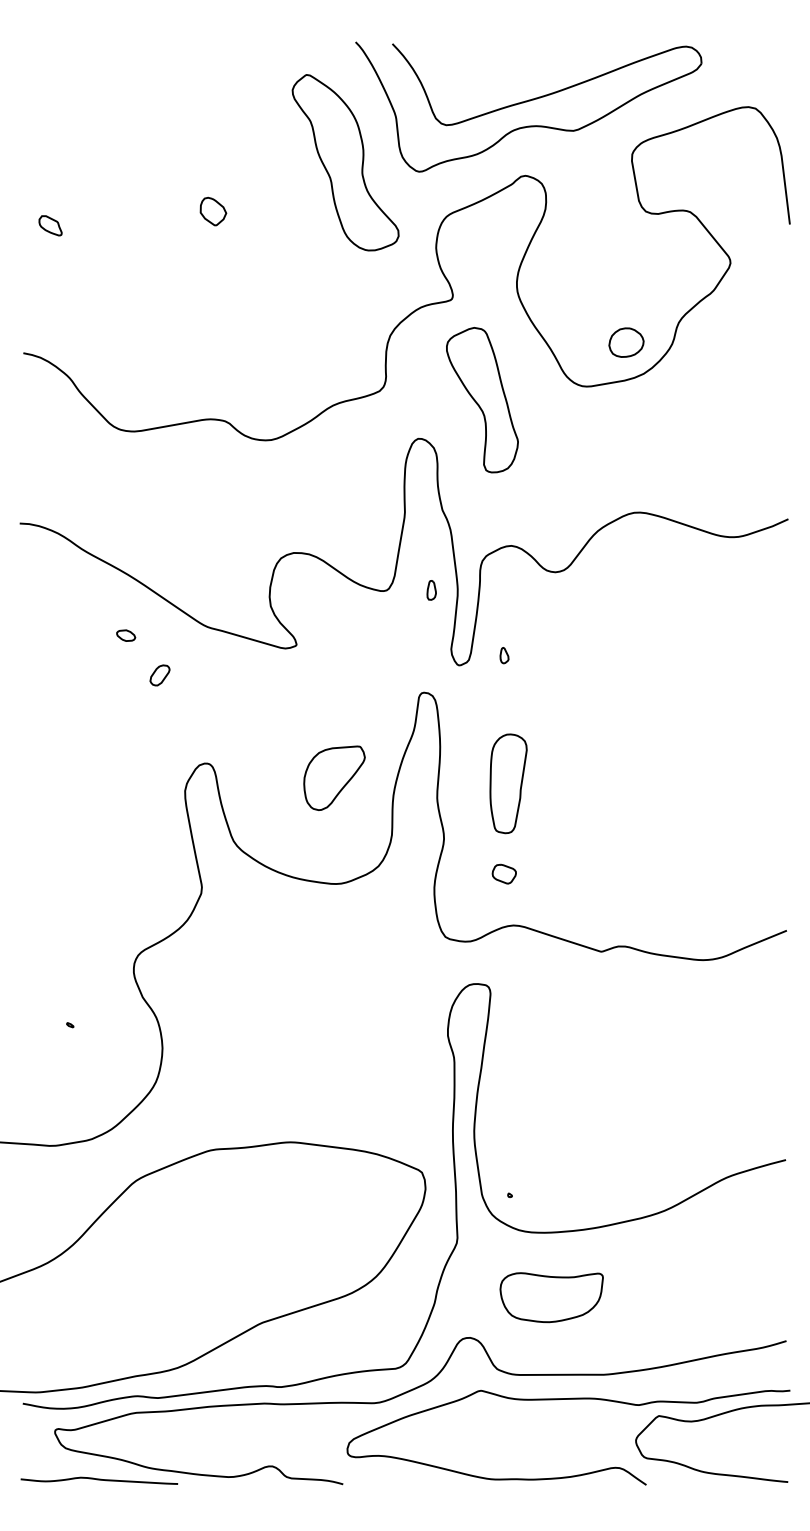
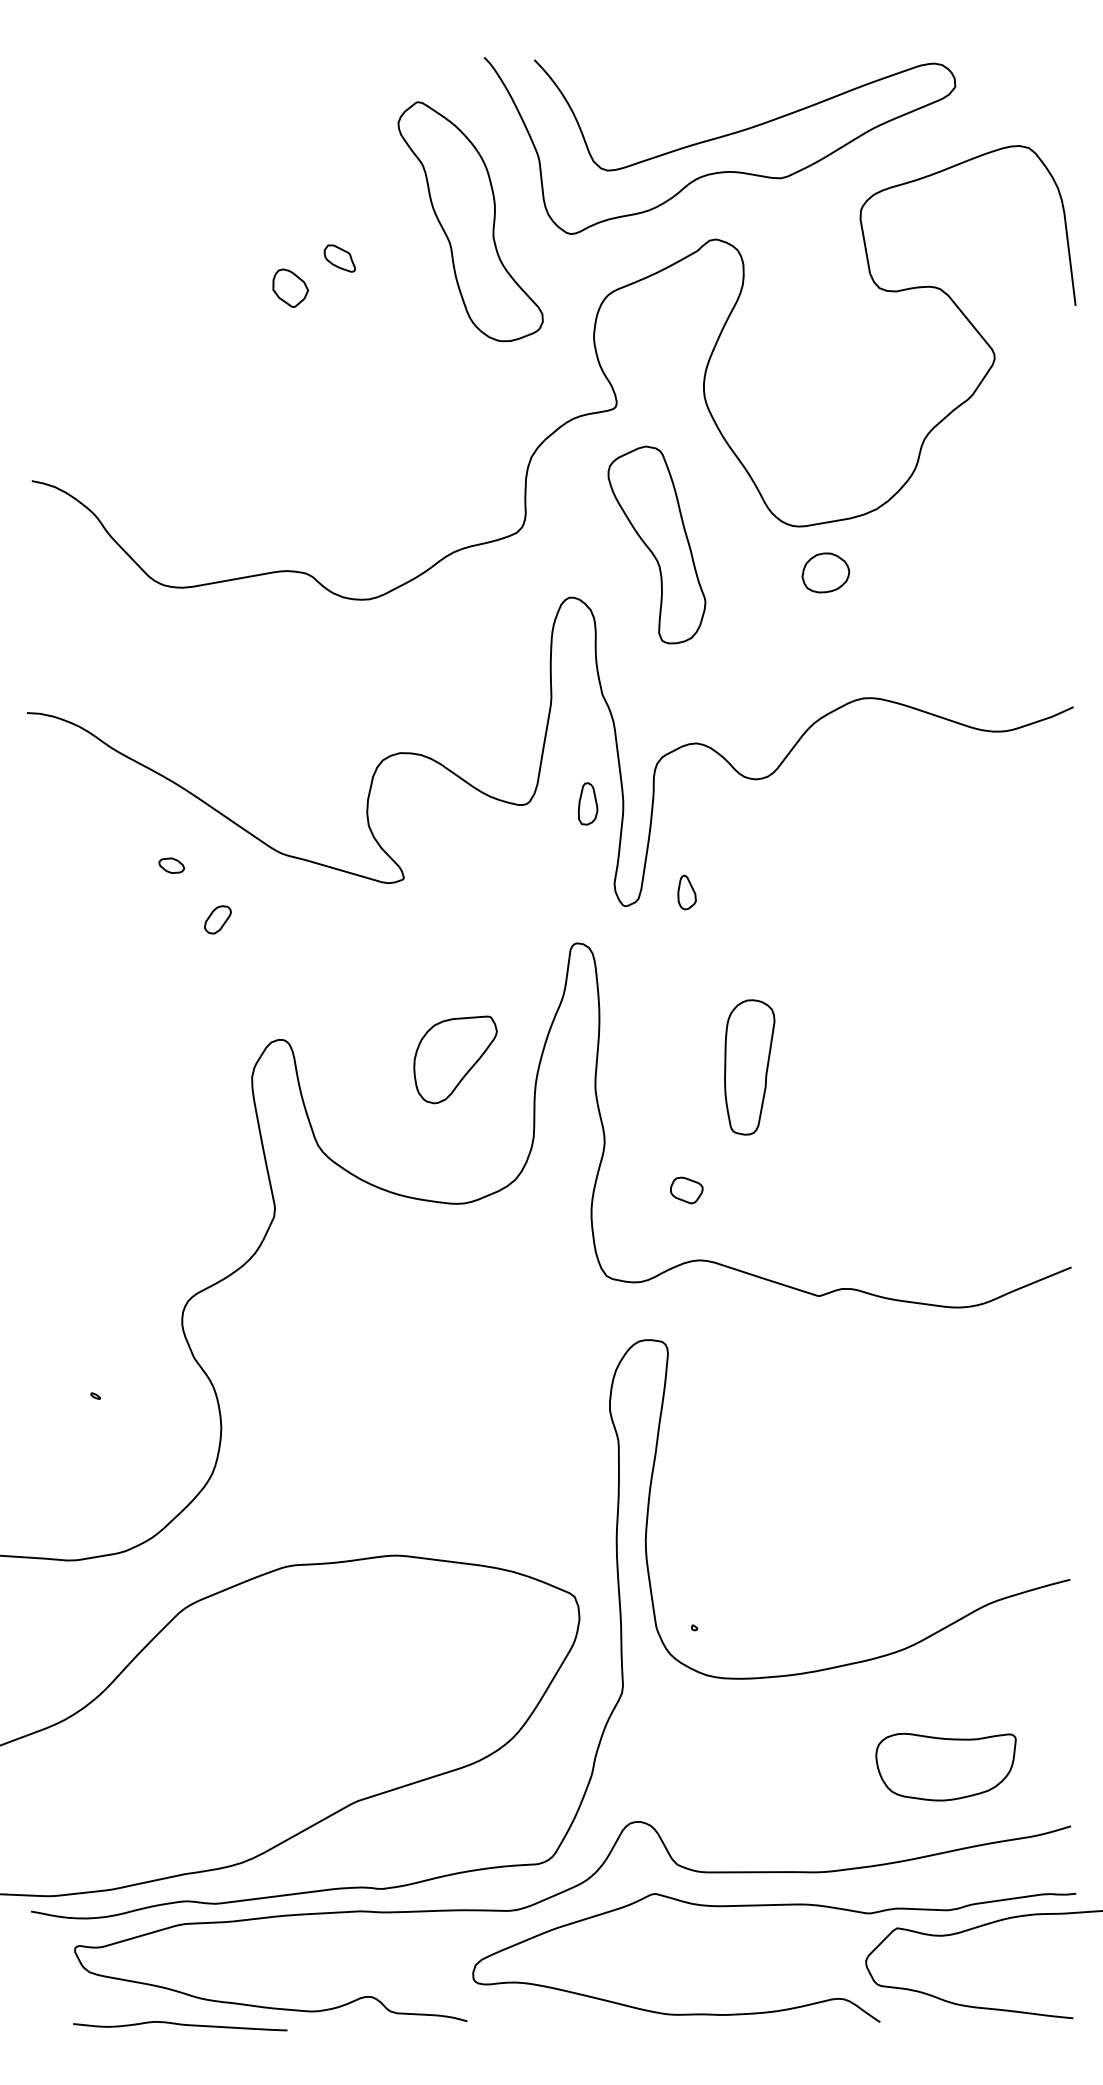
part: (50, 225) -> (339, 258), moved
part: (626, 342) -> (825, 572), moved
part: (431, 590) -> (587, 804), size x1.6
part: (504, 655) -> (686, 892), size x1.6
part: (508, 783) -> (749, 1067), moved
part: (551, 1297) -> (945, 1766), moved
curve: (99, 1480) -> (180, 2025), moved

